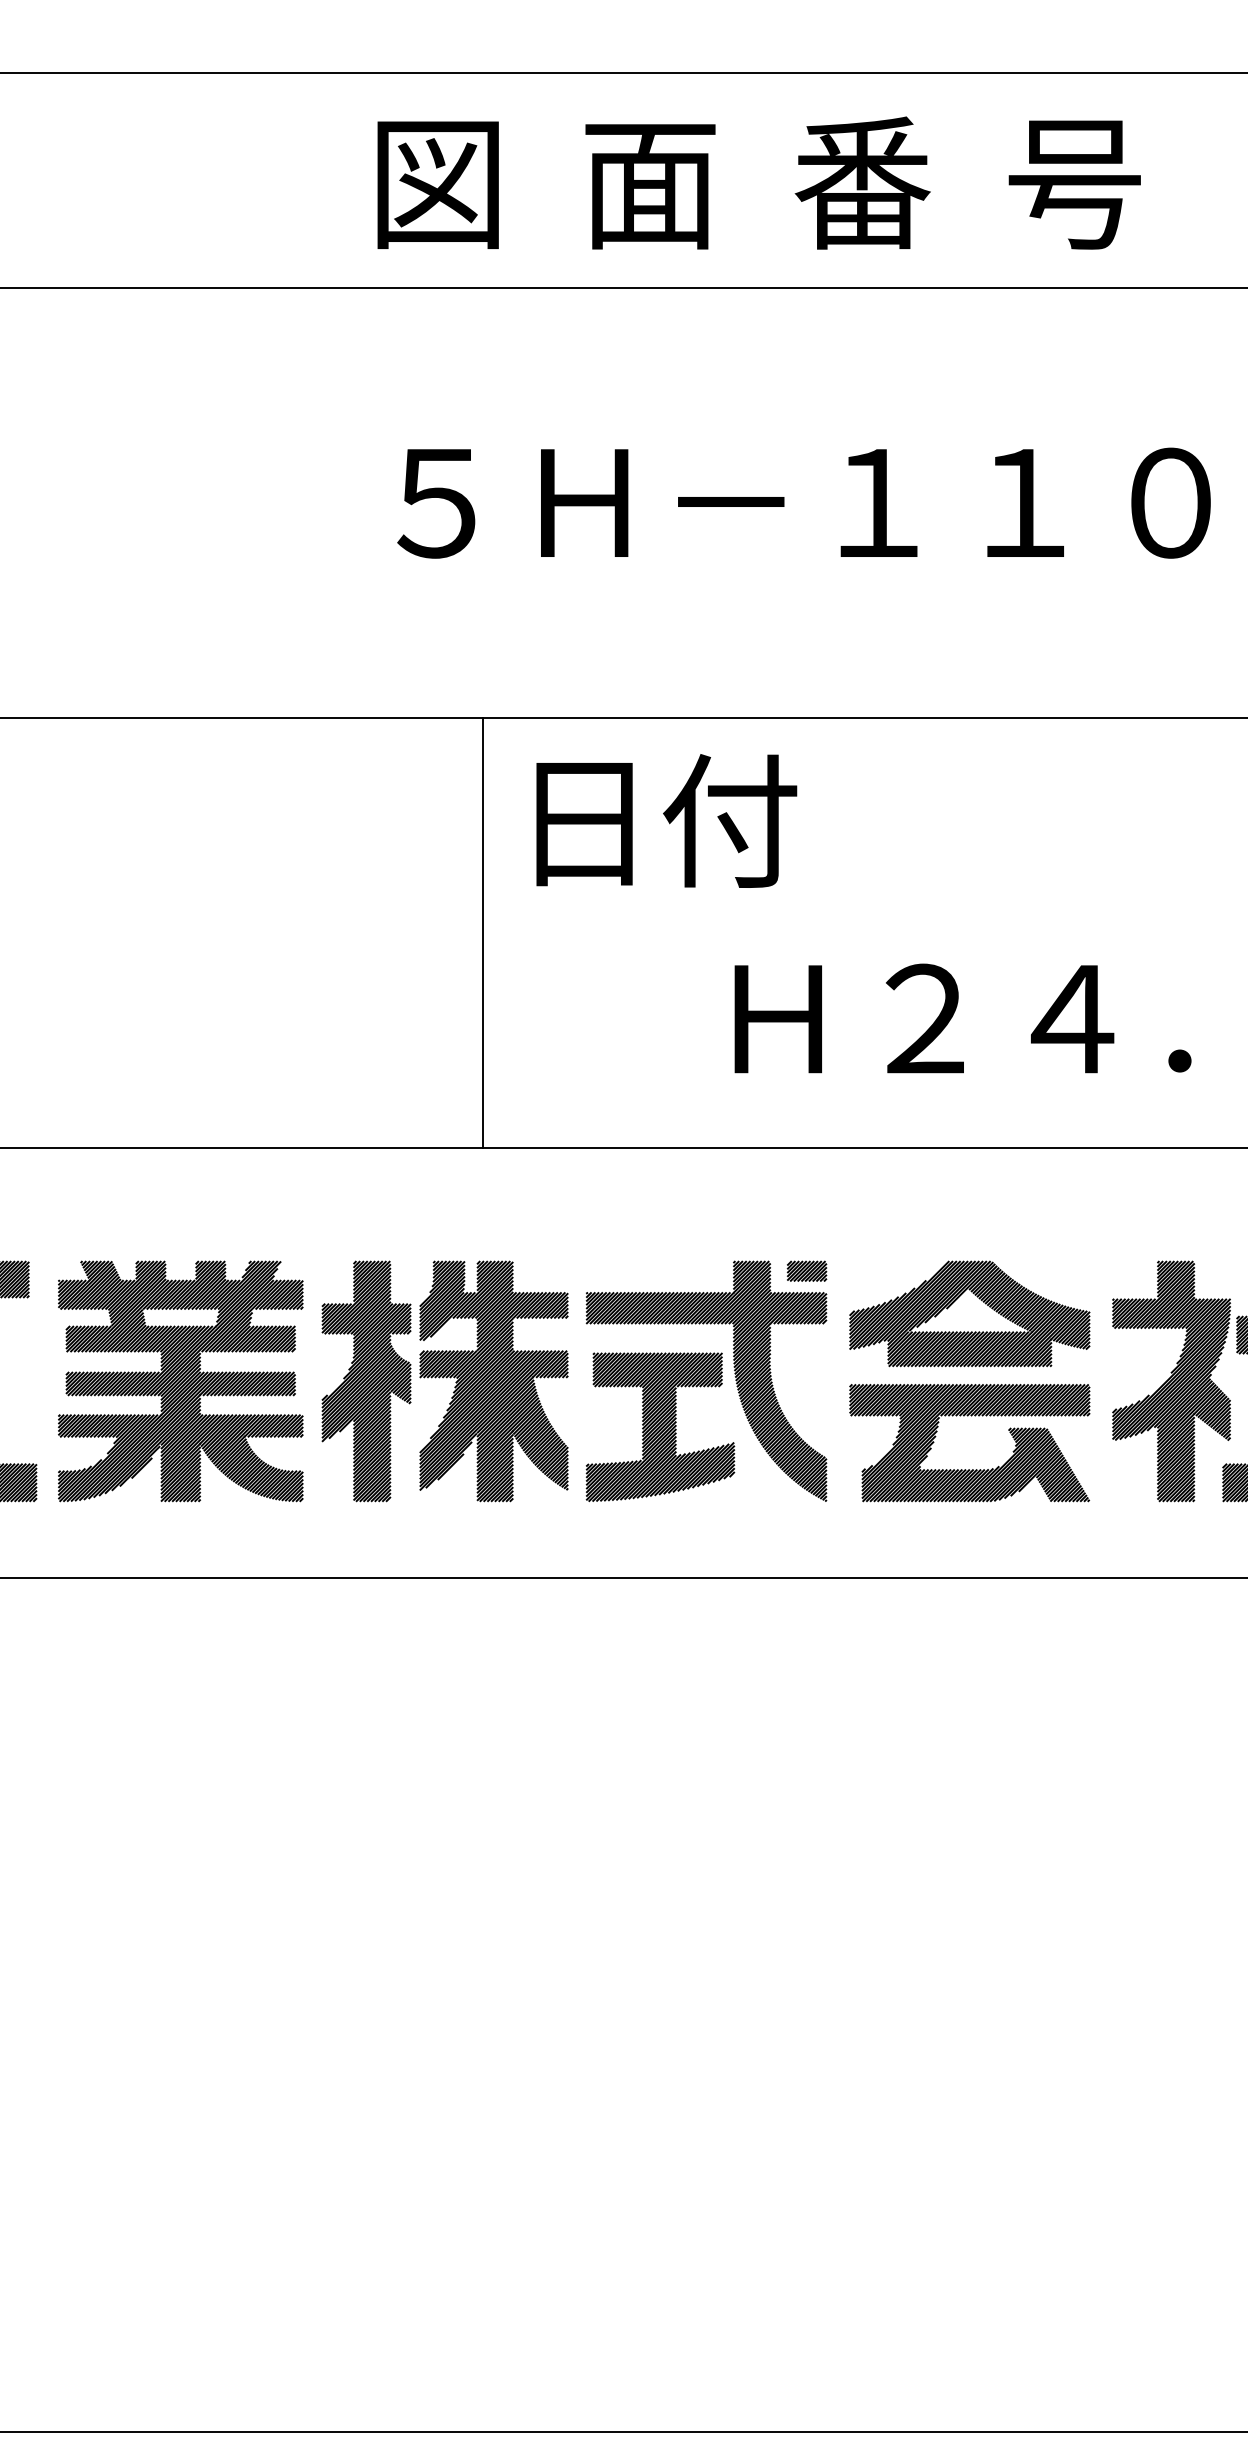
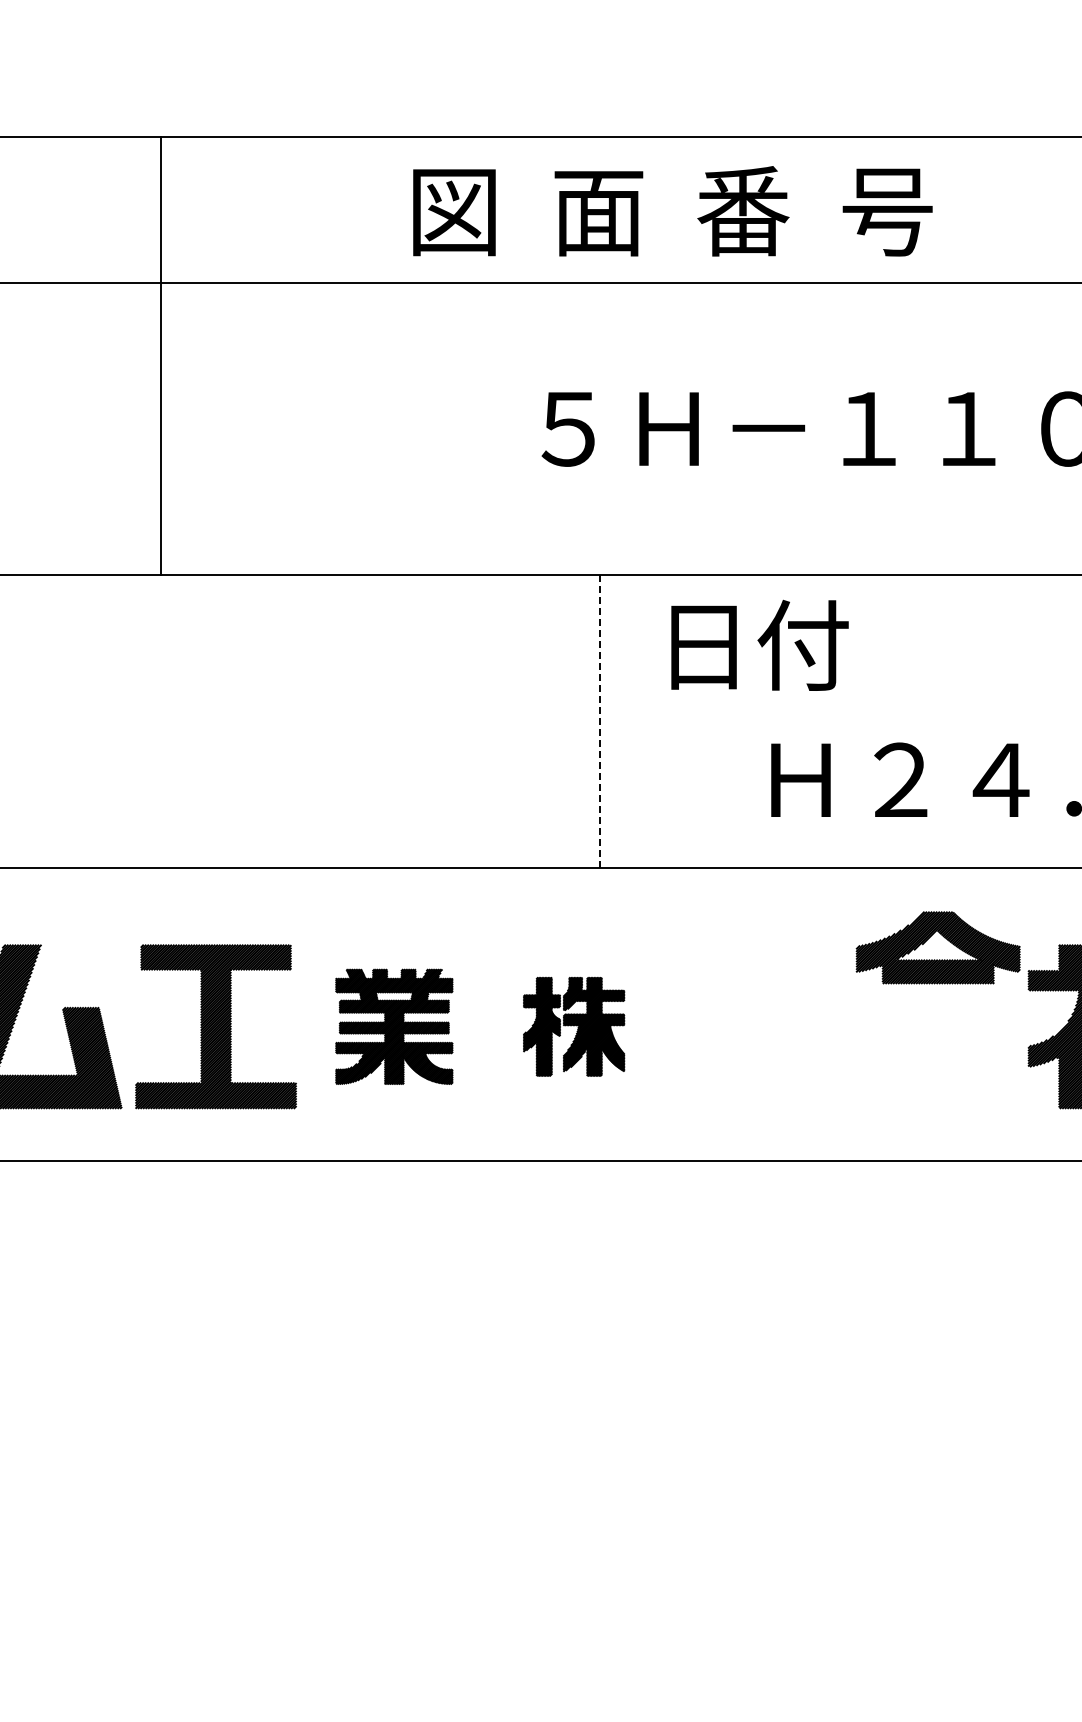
text: (758, 183) -> (672, 211), moved
text: (666, 819) -> (759, 644), moved
line: (482, 934) -> (599, 722), solid -> dashed
part: (968, 1313) -> (937, 947), moved
part: (181, 1380) -> (394, 1026), size x0.7
part: (444, 1380) -> (573, 1026), size x0.6
part: (705, 1380) -> (751, 1026), removed
part: (968, 1416) -> (930, 1050), removed

